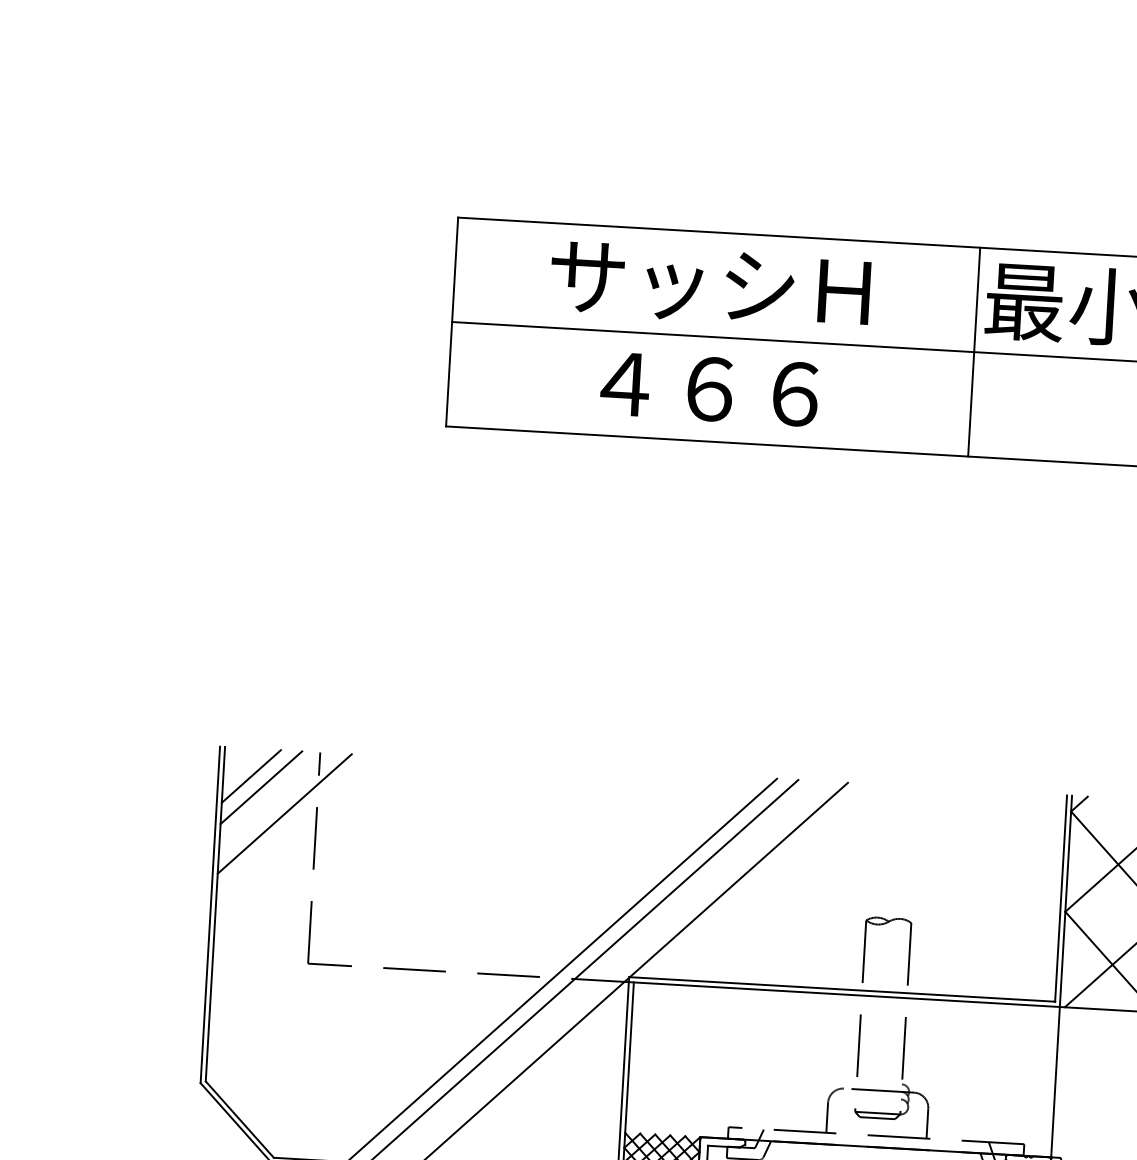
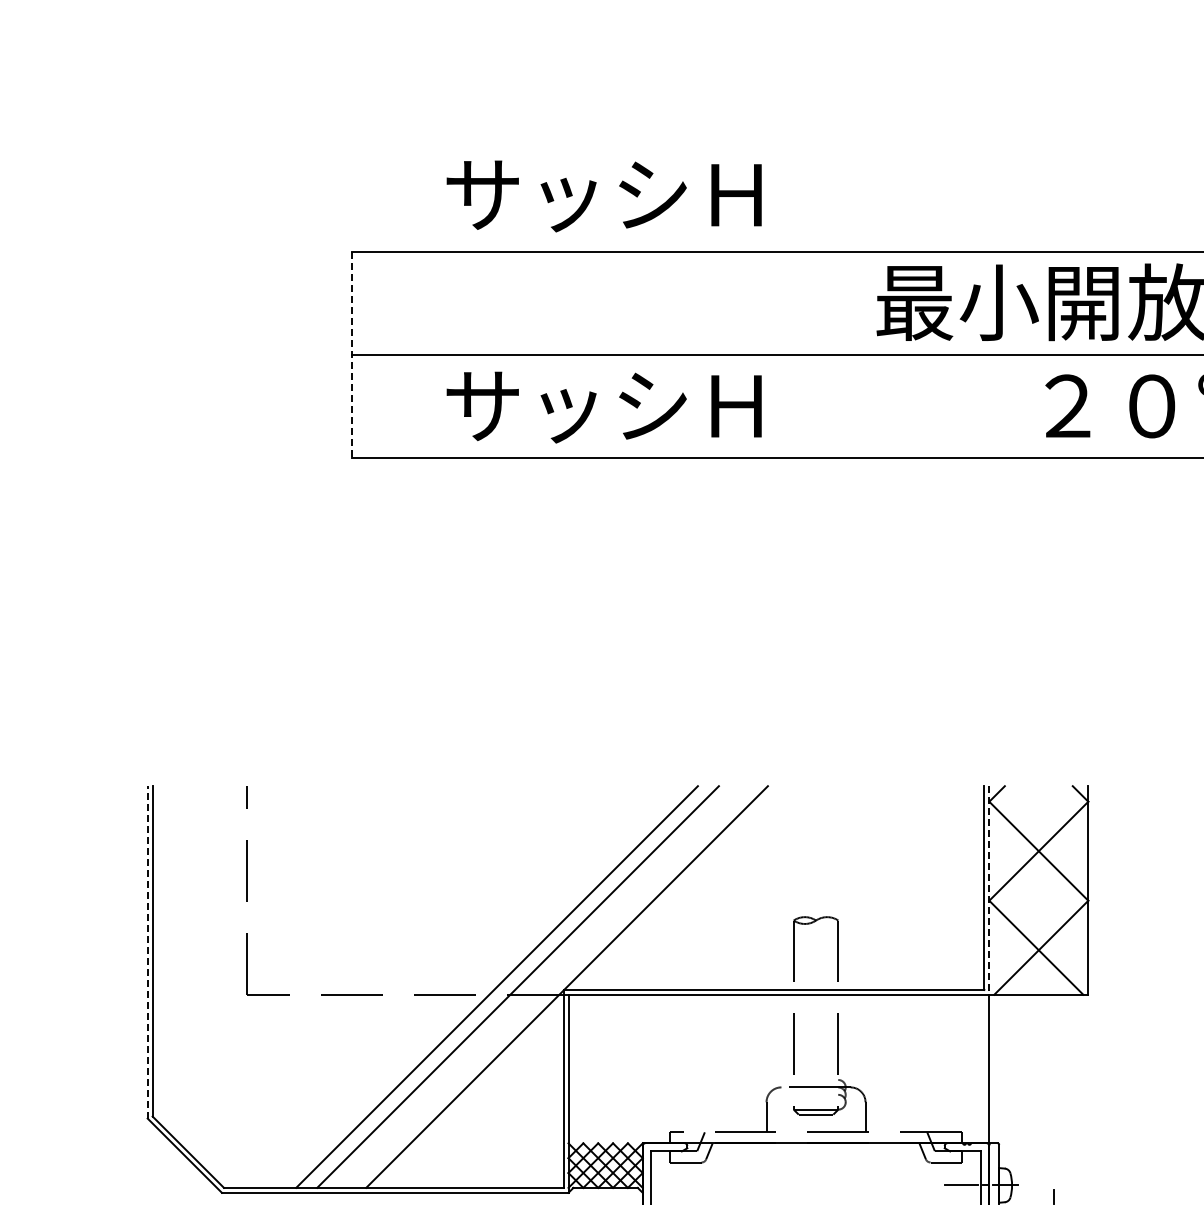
text: (709, 285) -> (603, 196), moved
line: (452, 322) -> (352, 355), solid -> dashed
line: (973, 351) -> (867, 354), removed
text: (703, 389) -> (603, 407), ４６６ -> サッシＨ
line: (250, 776) -> (179, 813), removed
line: (261, 787) -> (190, 824), removed
line: (284, 813) -> (214, 848), removed
line: (1066, 901) -> (989, 890), solid -> dashed
line: (210, 914) -> (147, 951), solid -> dashed

